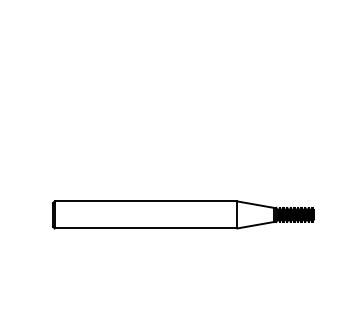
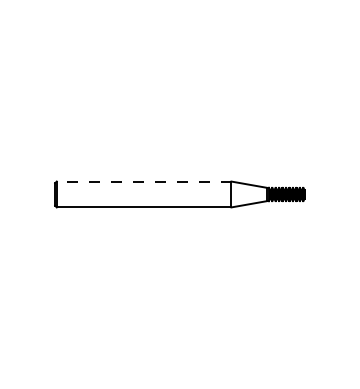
line: (145, 201) -> (143, 181), solid -> dashed

